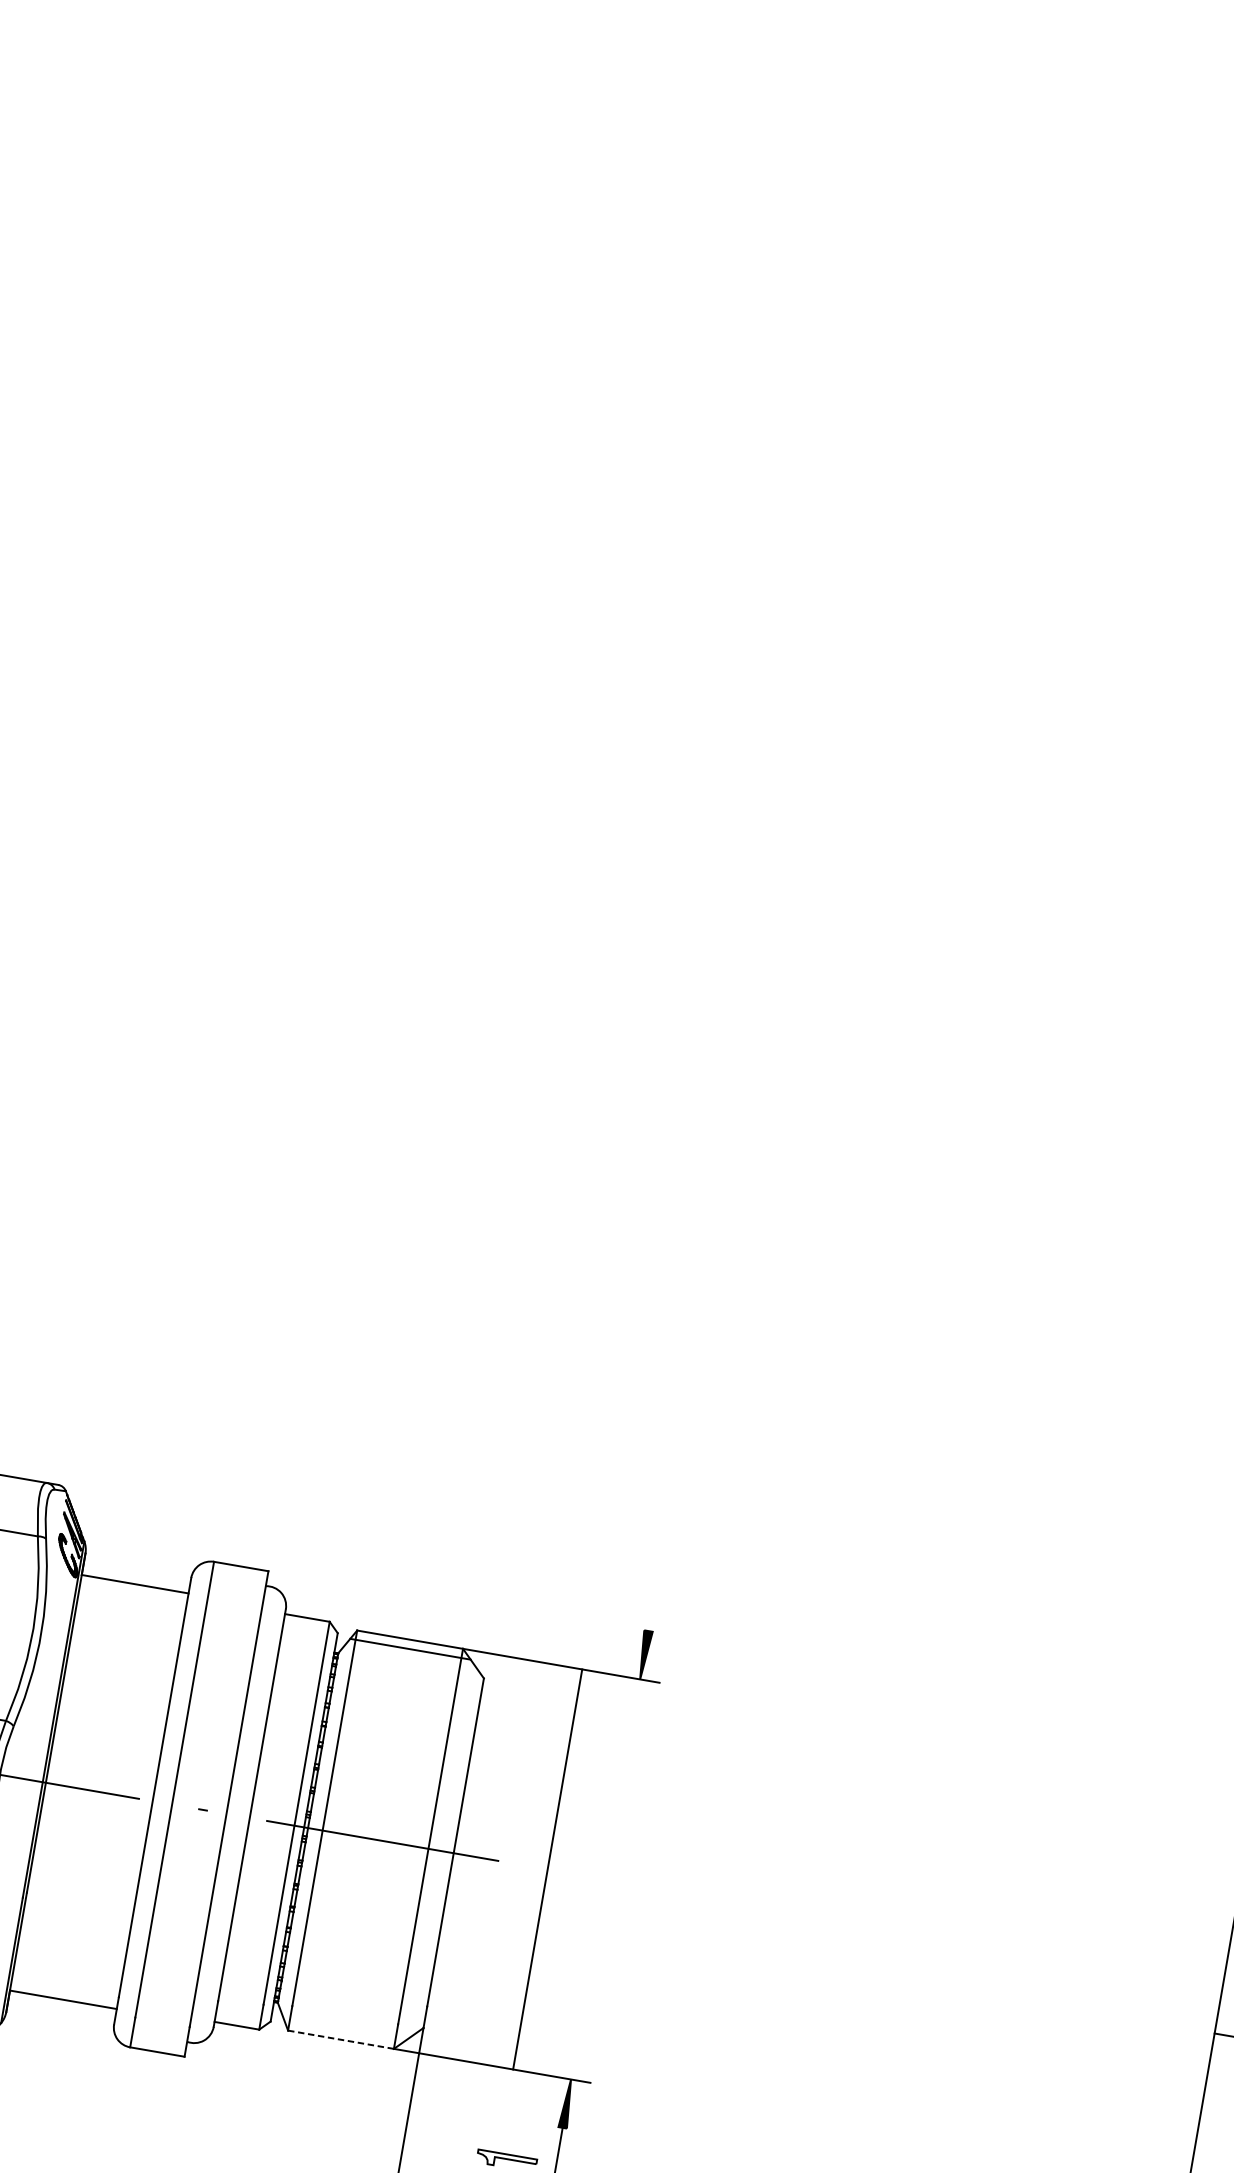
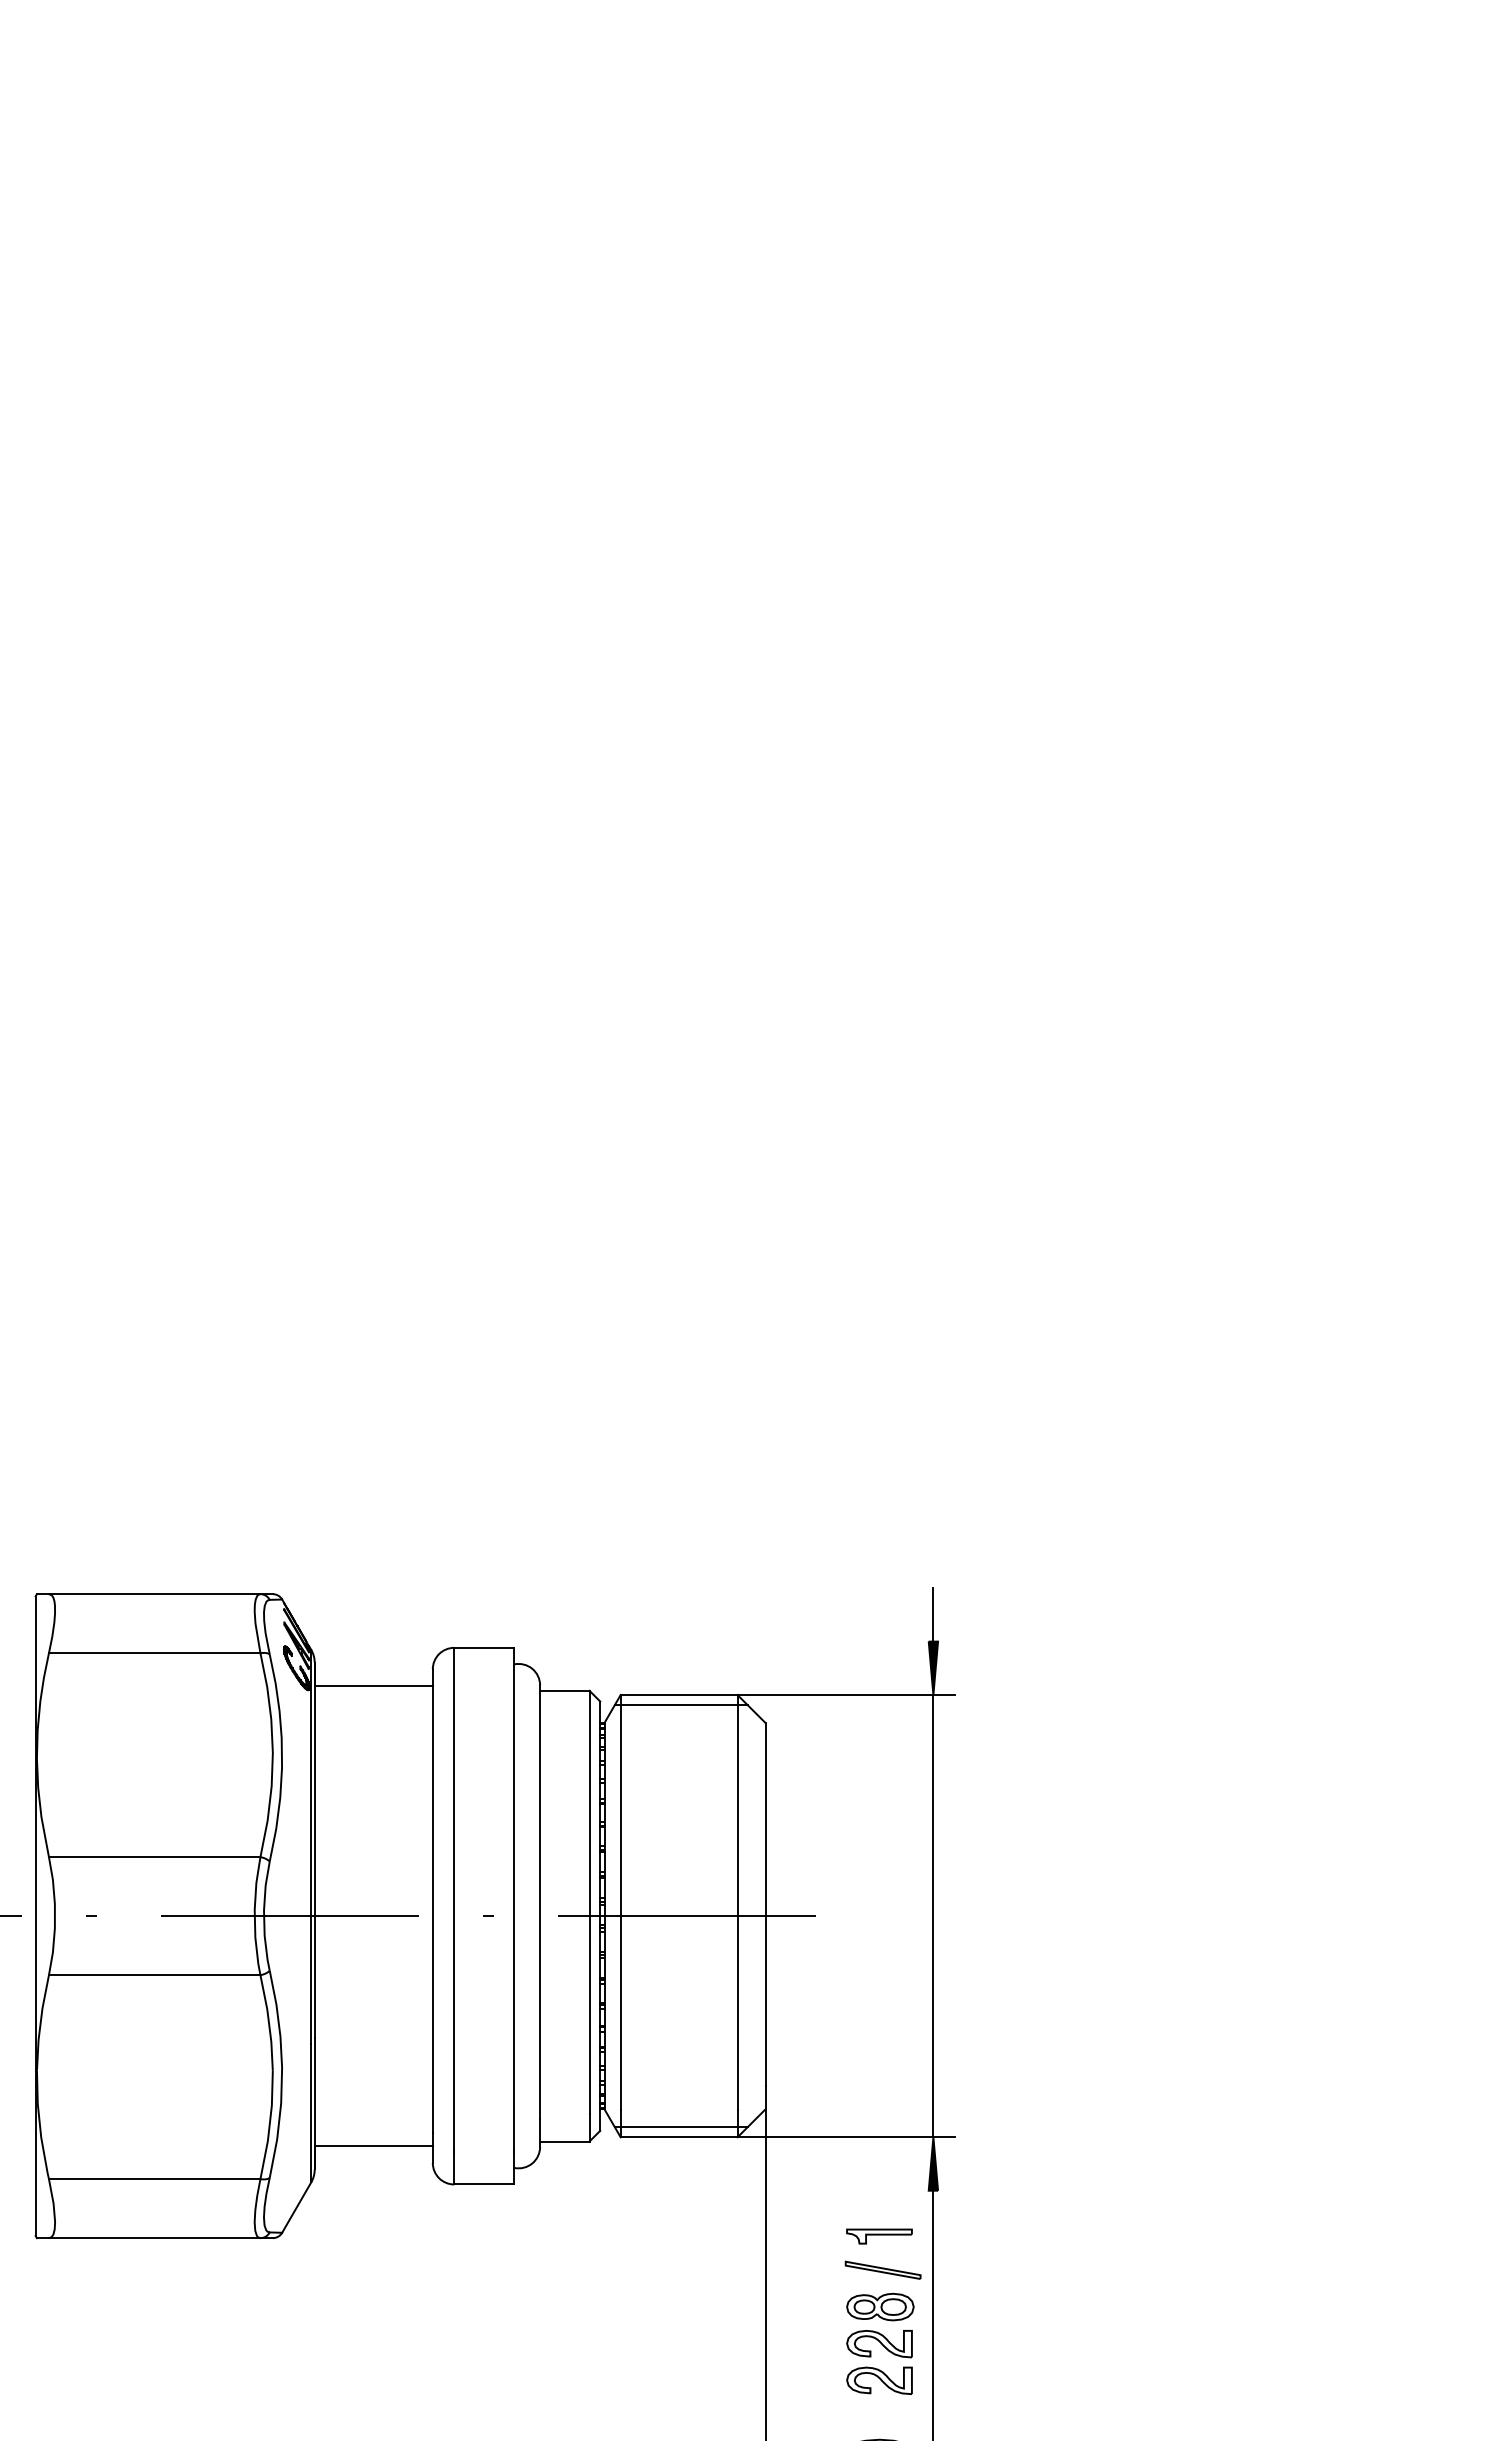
line: (652, 1606) -> (933, 1614), added
line: (547, 1869) -> (933, 1916), moved
line: (343, 2031) -> (680, 2127), added
line: (340, 2039) -> (678, 2137), dashed -> solid

